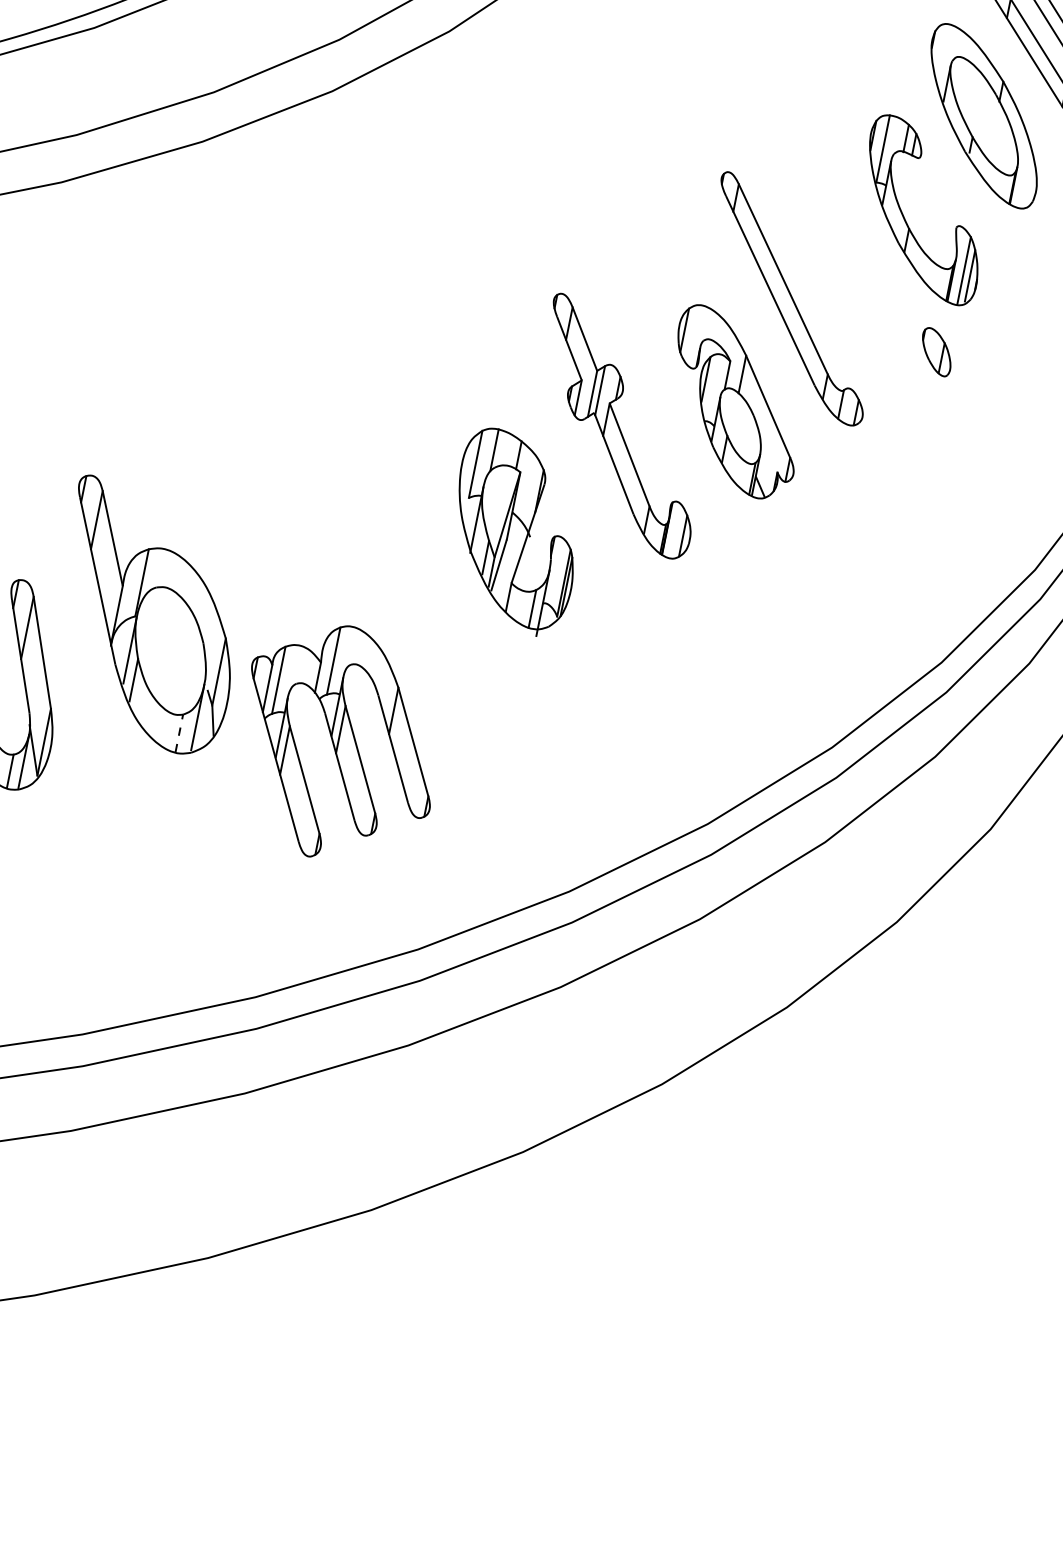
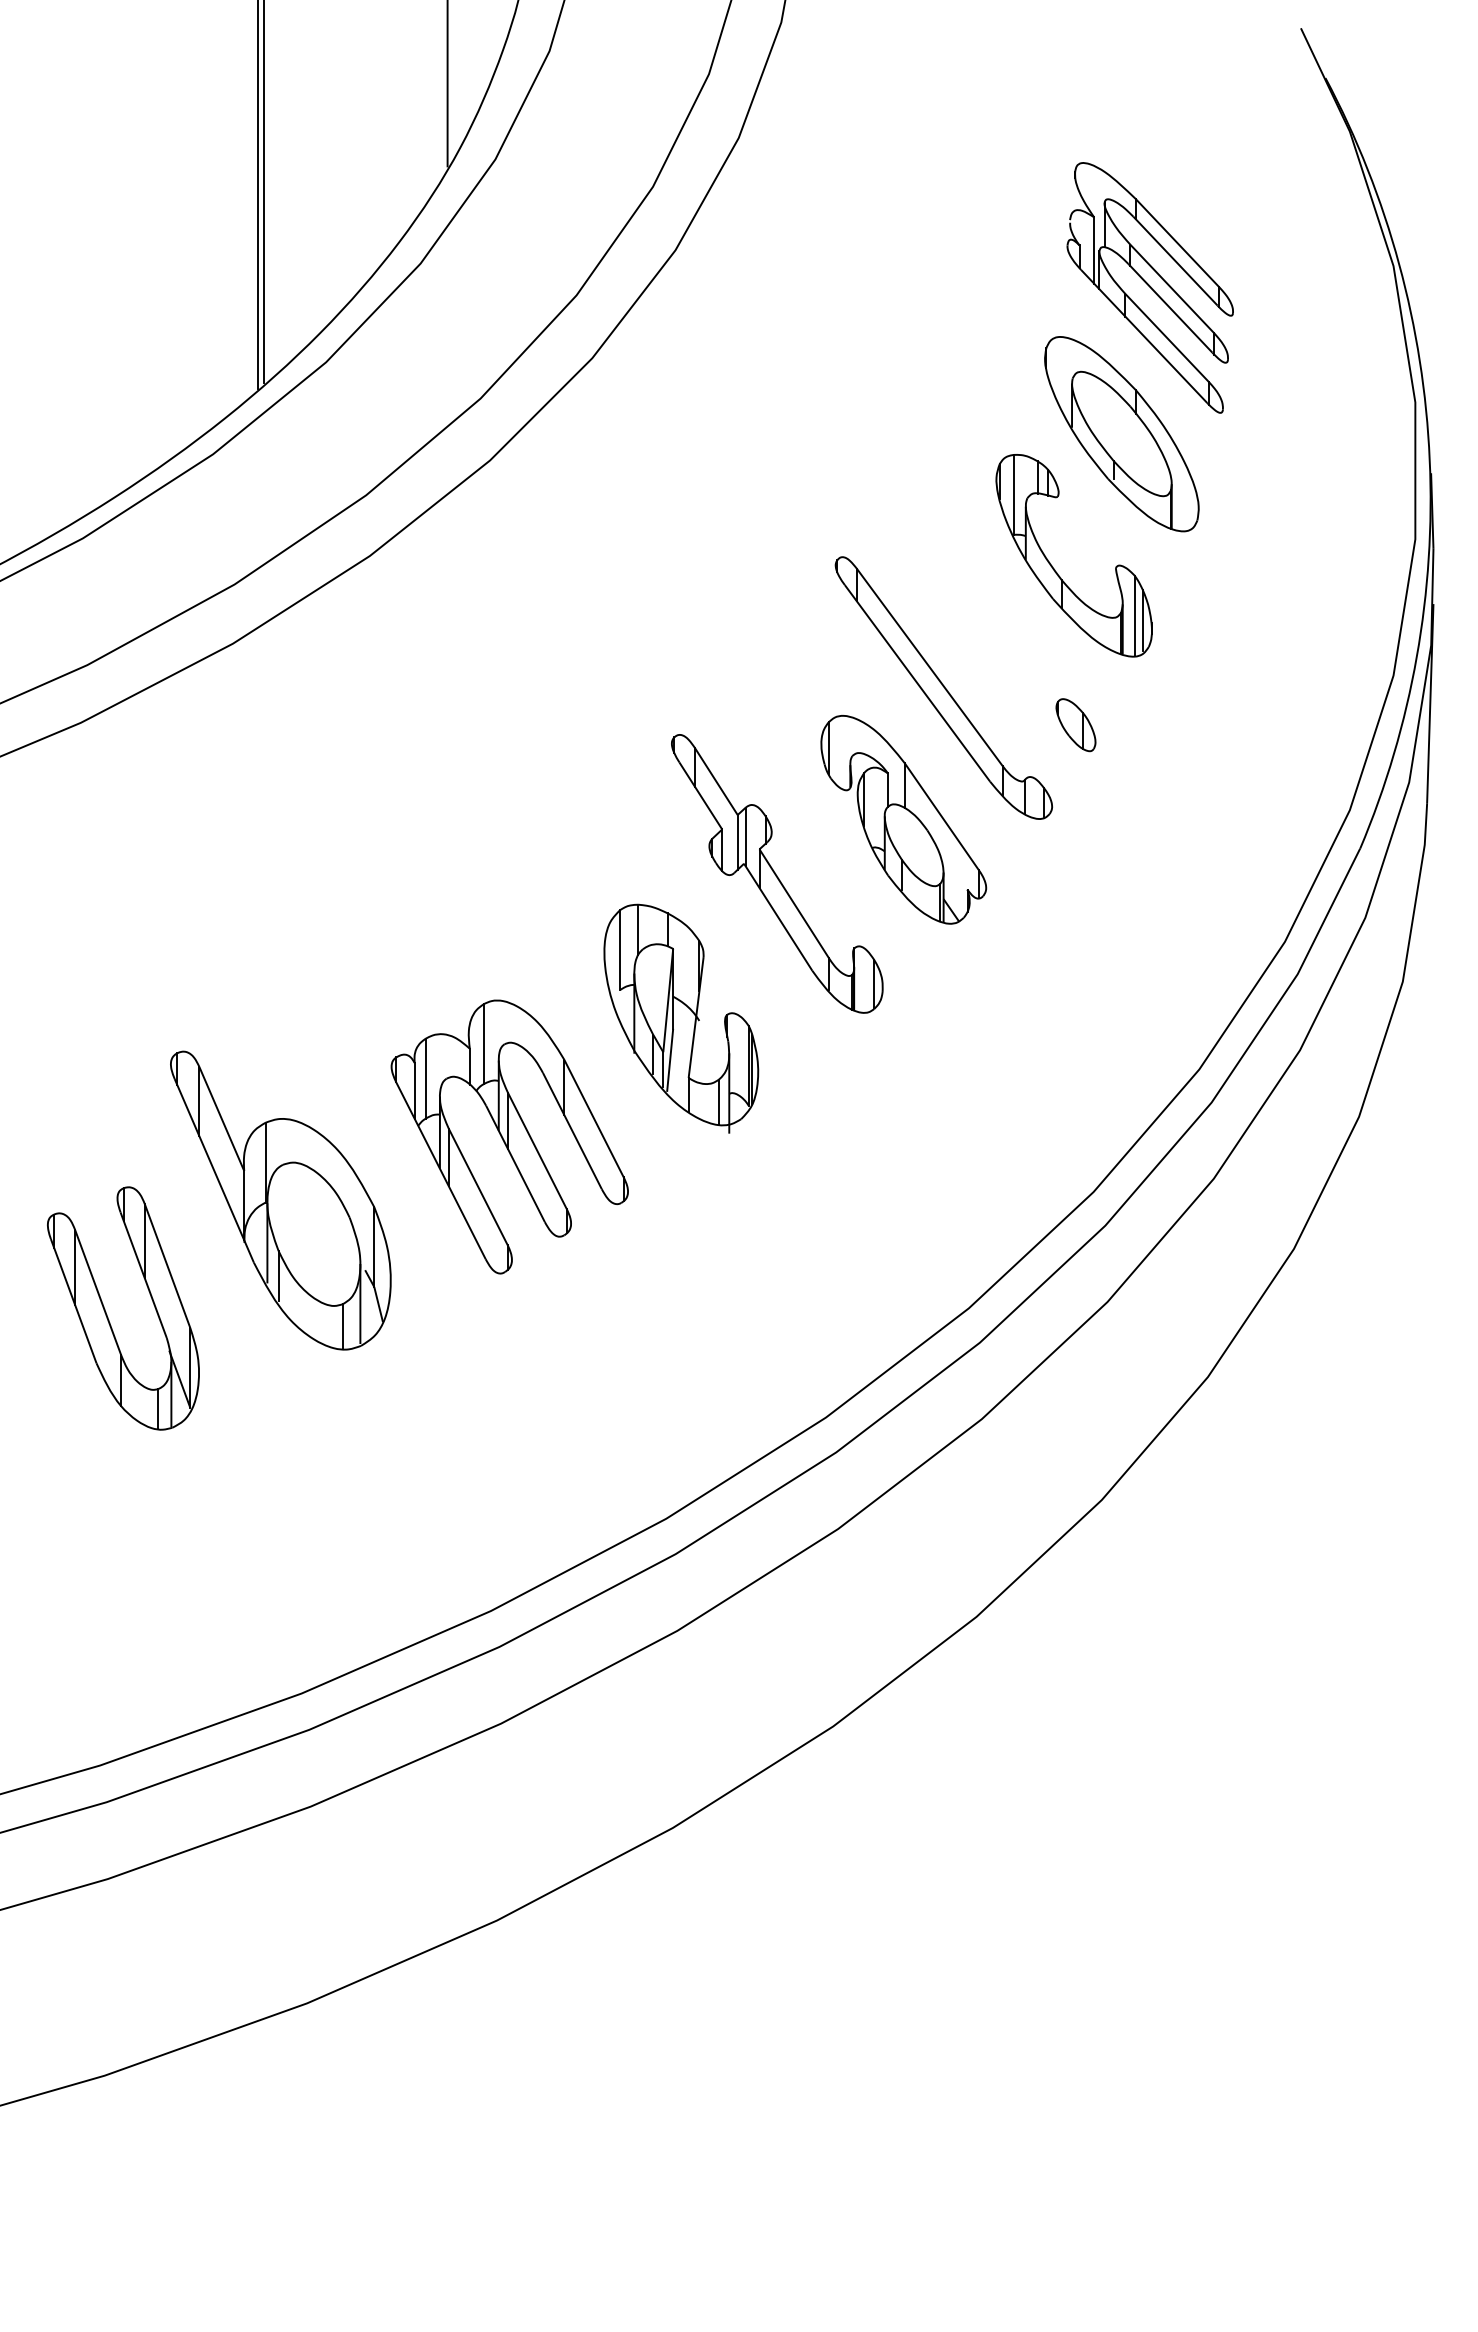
part: (936, 352) -> (1075, 725), moved
line: (178, 733) -> (342, 1326), dashed -> solid
part: (339, 742) -> (509, 1136), moved

